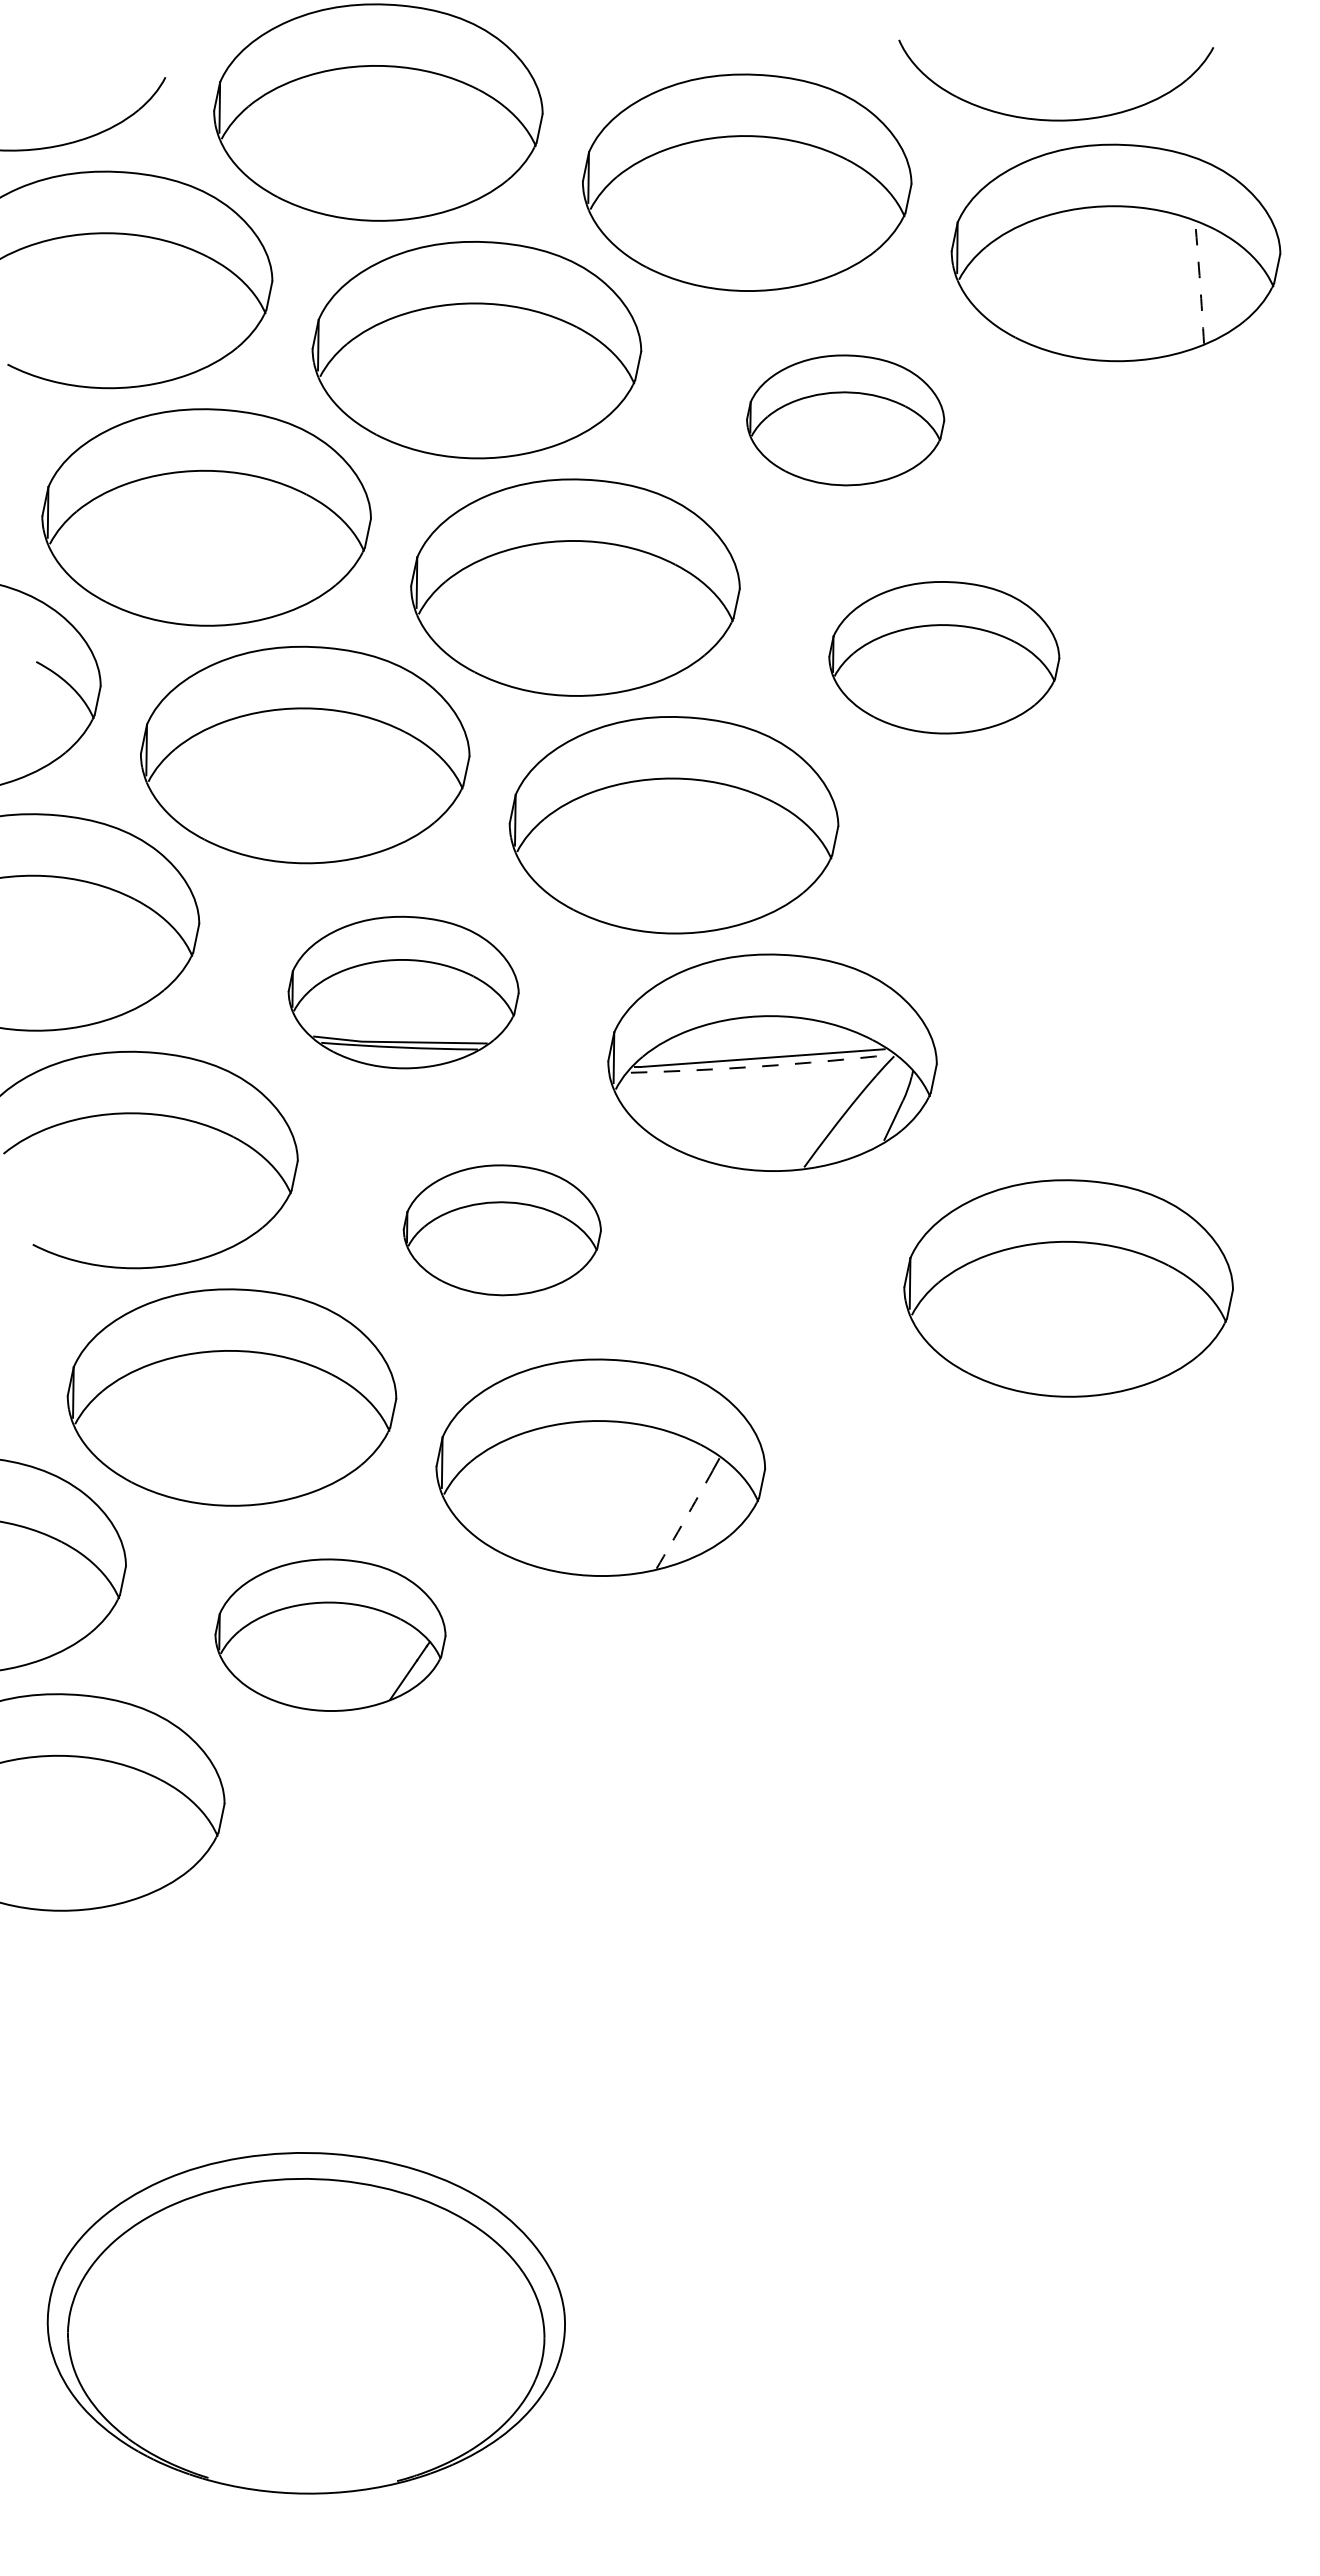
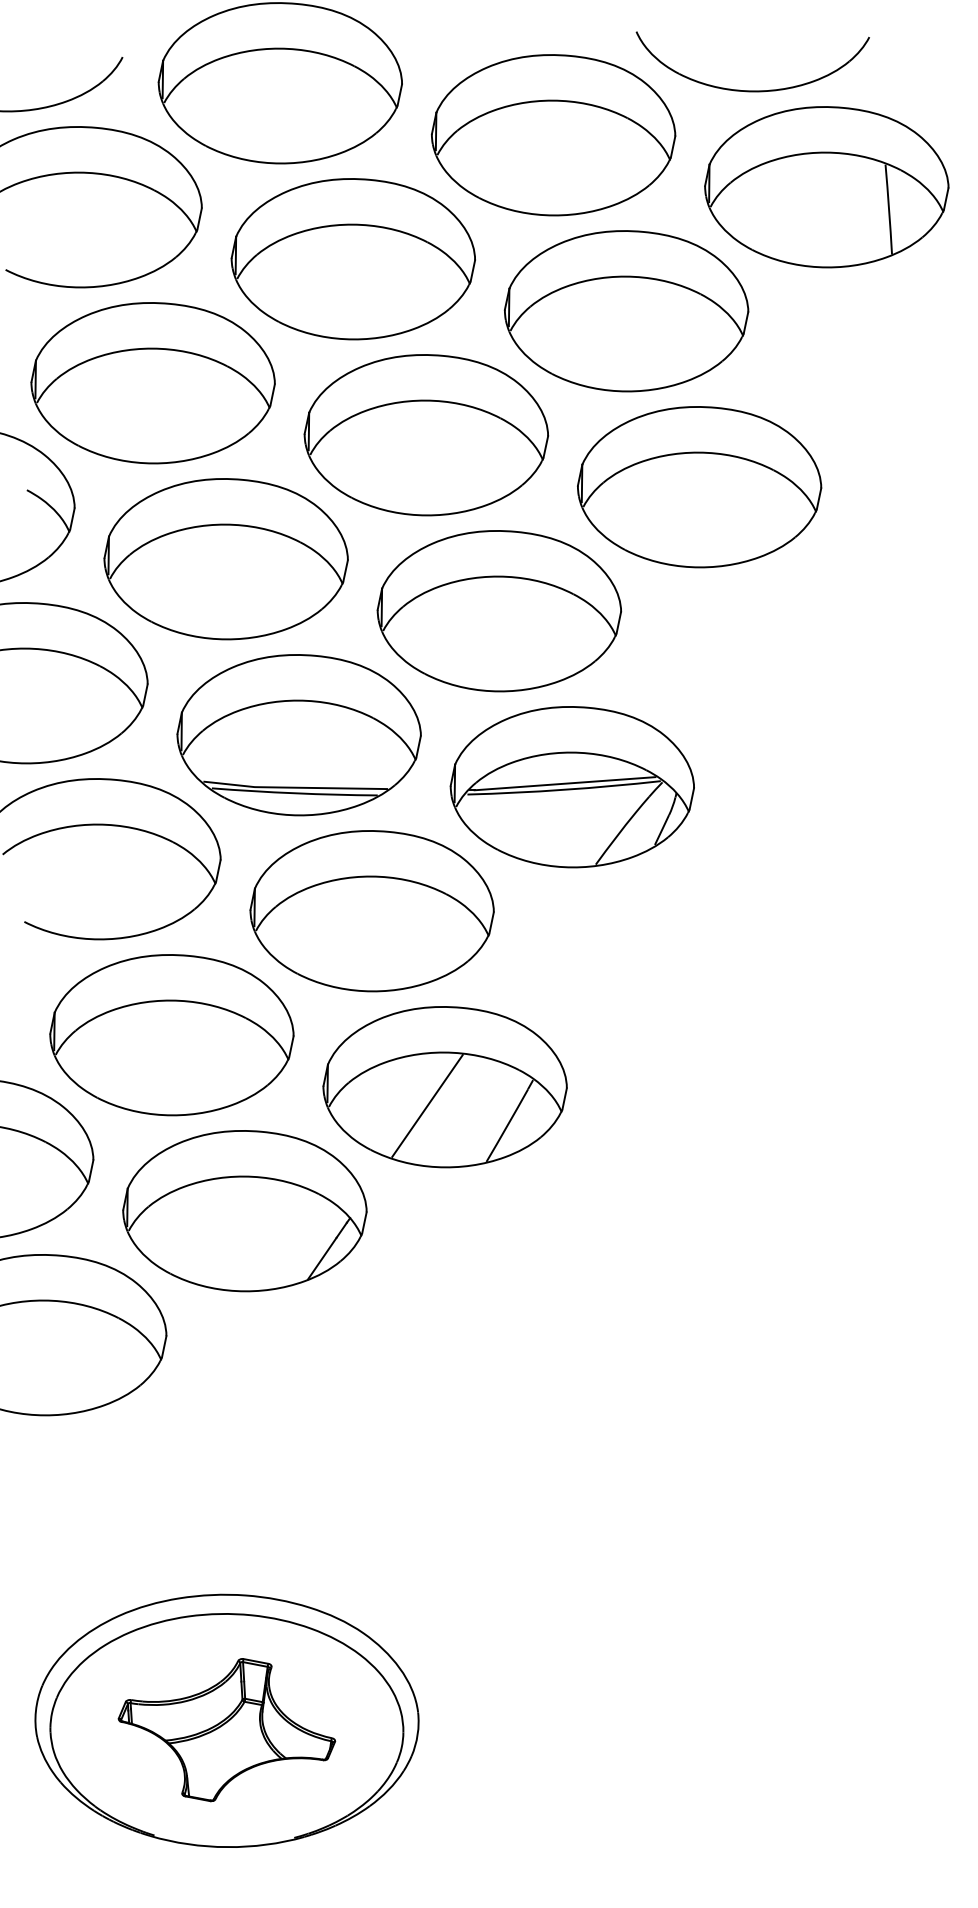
part: (1056, 119) -> (753, 90), moved
arc: (1200, 283) -> (889, 209), dashed -> solid
part: (845, 420) -> (626, 311), size x1.67
part: (944, 657) -> (699, 486), size x1.43
part: (403, 992) -> (298, 735), size x1.43
arc: (761, 1066) -> (564, 789), dashed -> solid
part: (502, 1230) -> (372, 911), size x1.67
part: (1068, 1288) -> (791, 954), removed
line: (576, 1492) -> (427, 1105), added
arc: (684, 1519) -> (507, 1125), dashed -> solid
part: (330, 1635) -> (244, 1211), size x1.43
part: (306, 2335) -> (227, 1729), added

